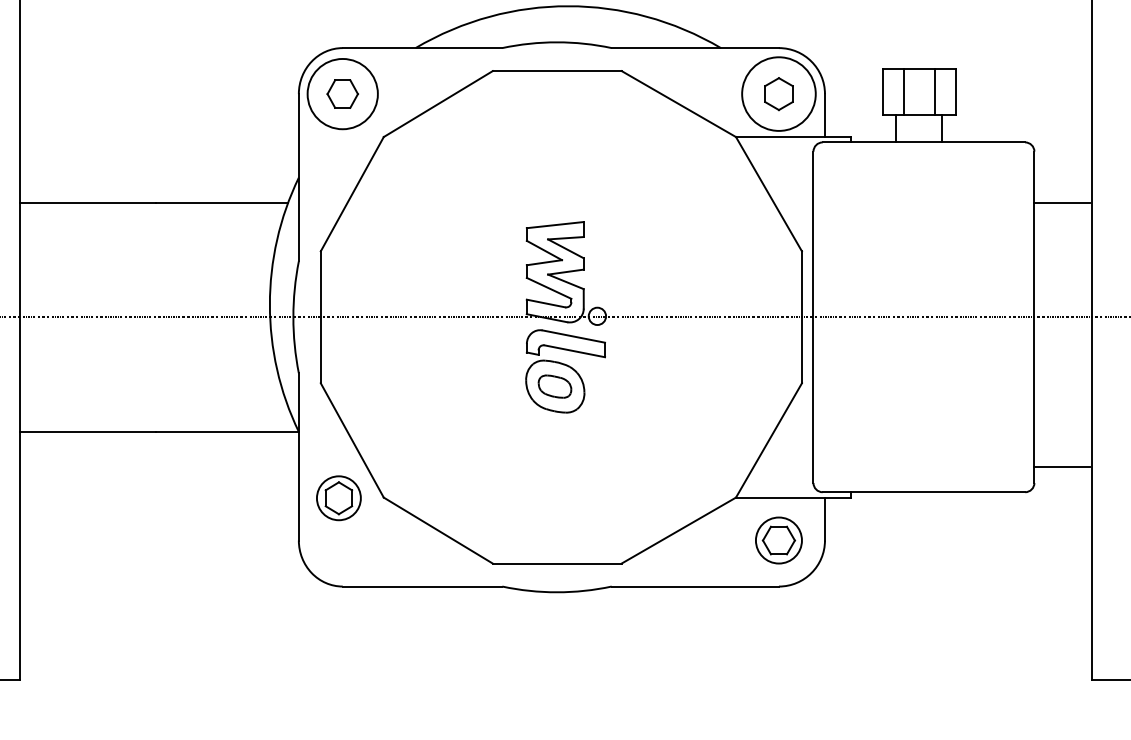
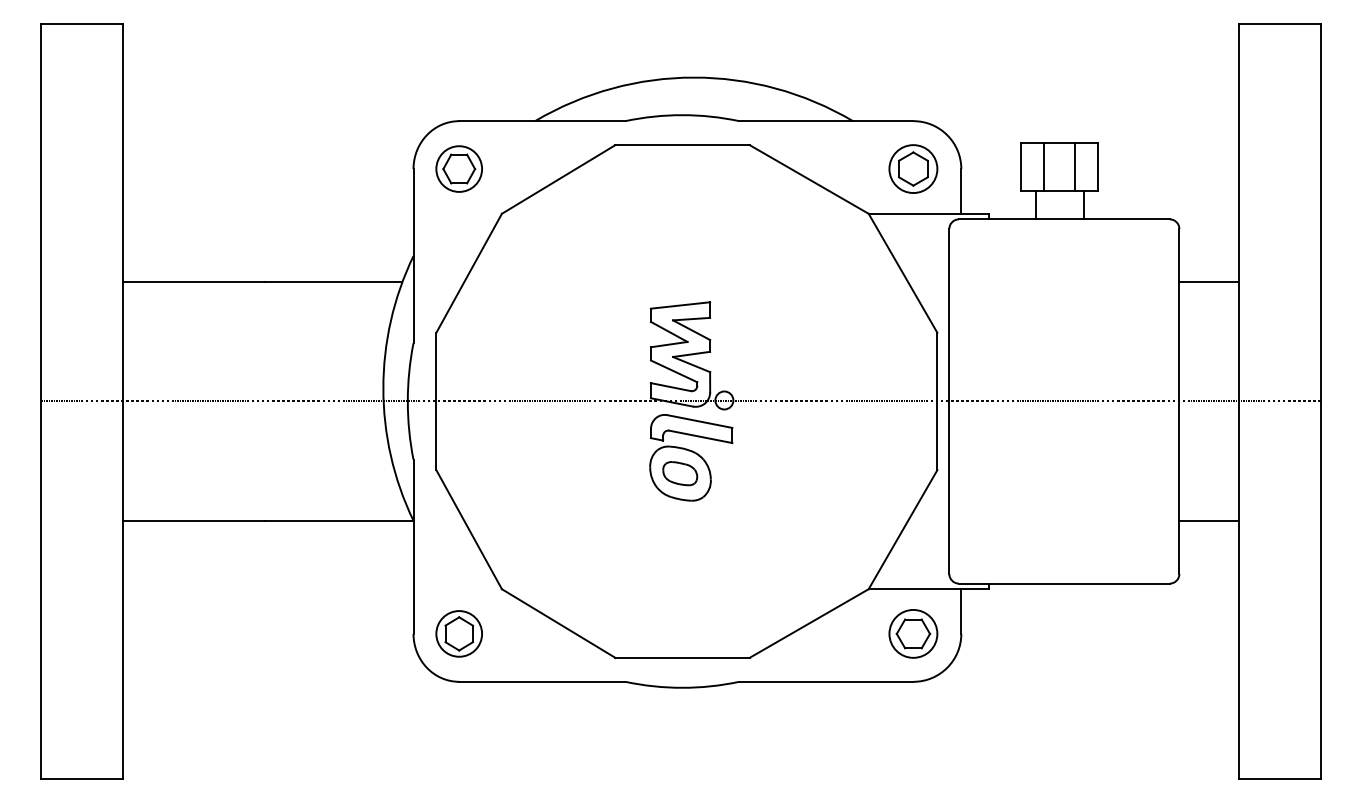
circle: (343, 93) -> (459, 168), size x0.62
circle: (779, 94) -> (913, 169), size x0.62
line: (1062, 467) -> (1208, 520), moved
part: (338, 497) -> (458, 633), moved

